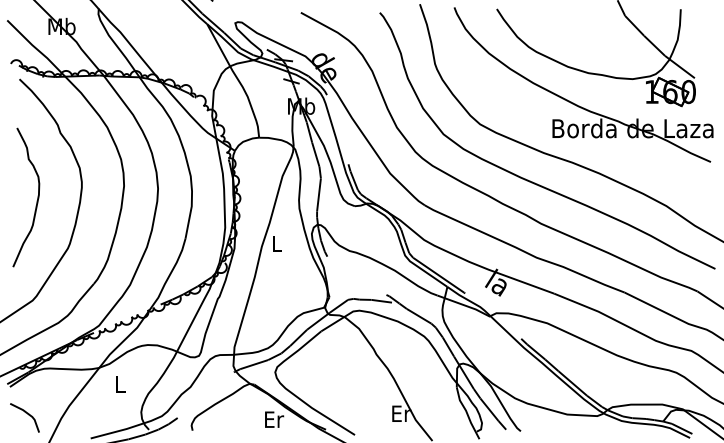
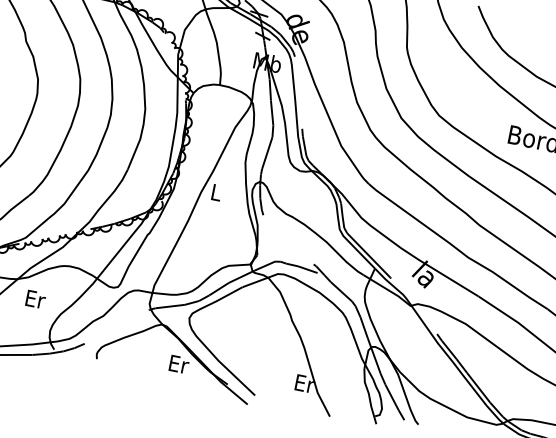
text: (120, 384) -> (35, 299), L -> Er

